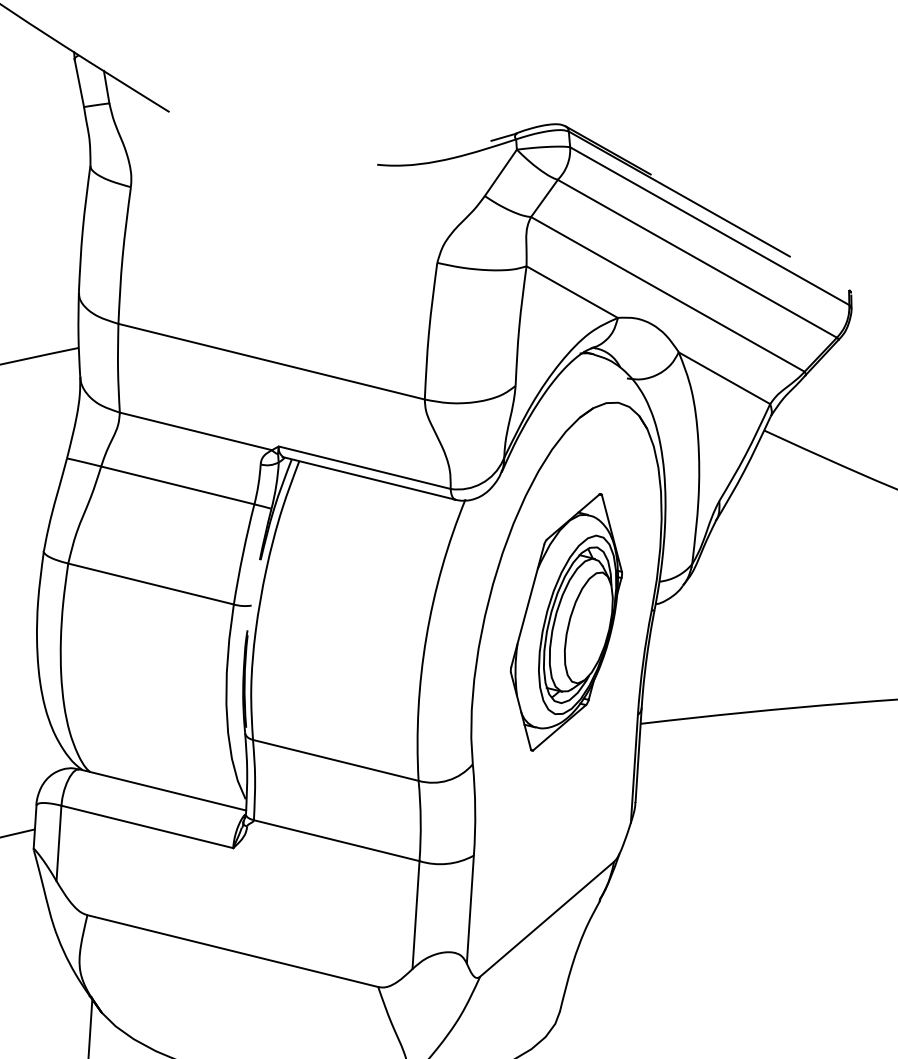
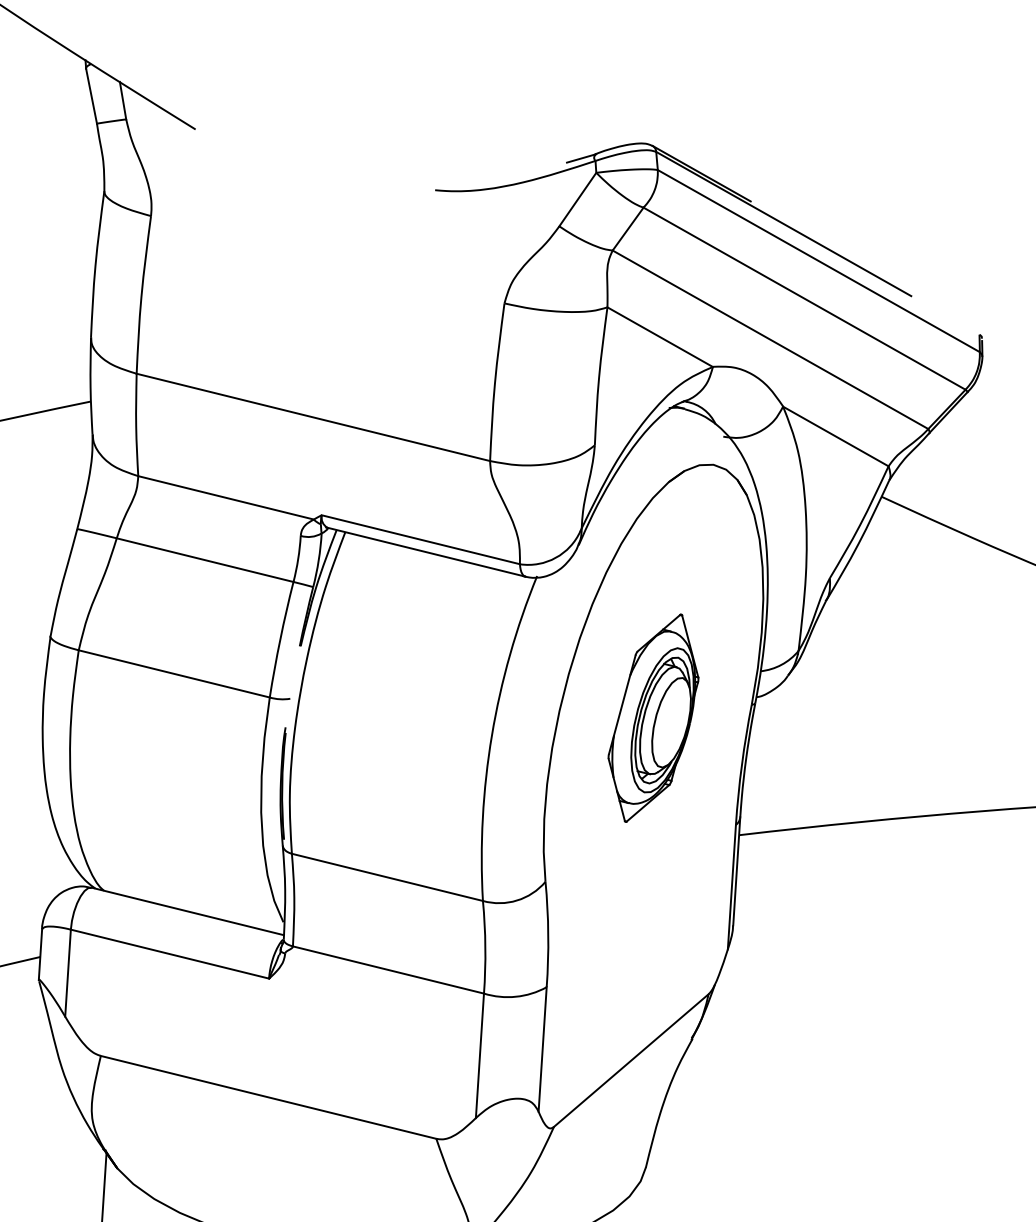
part: (566, 622) -> (653, 718), size x0.7

